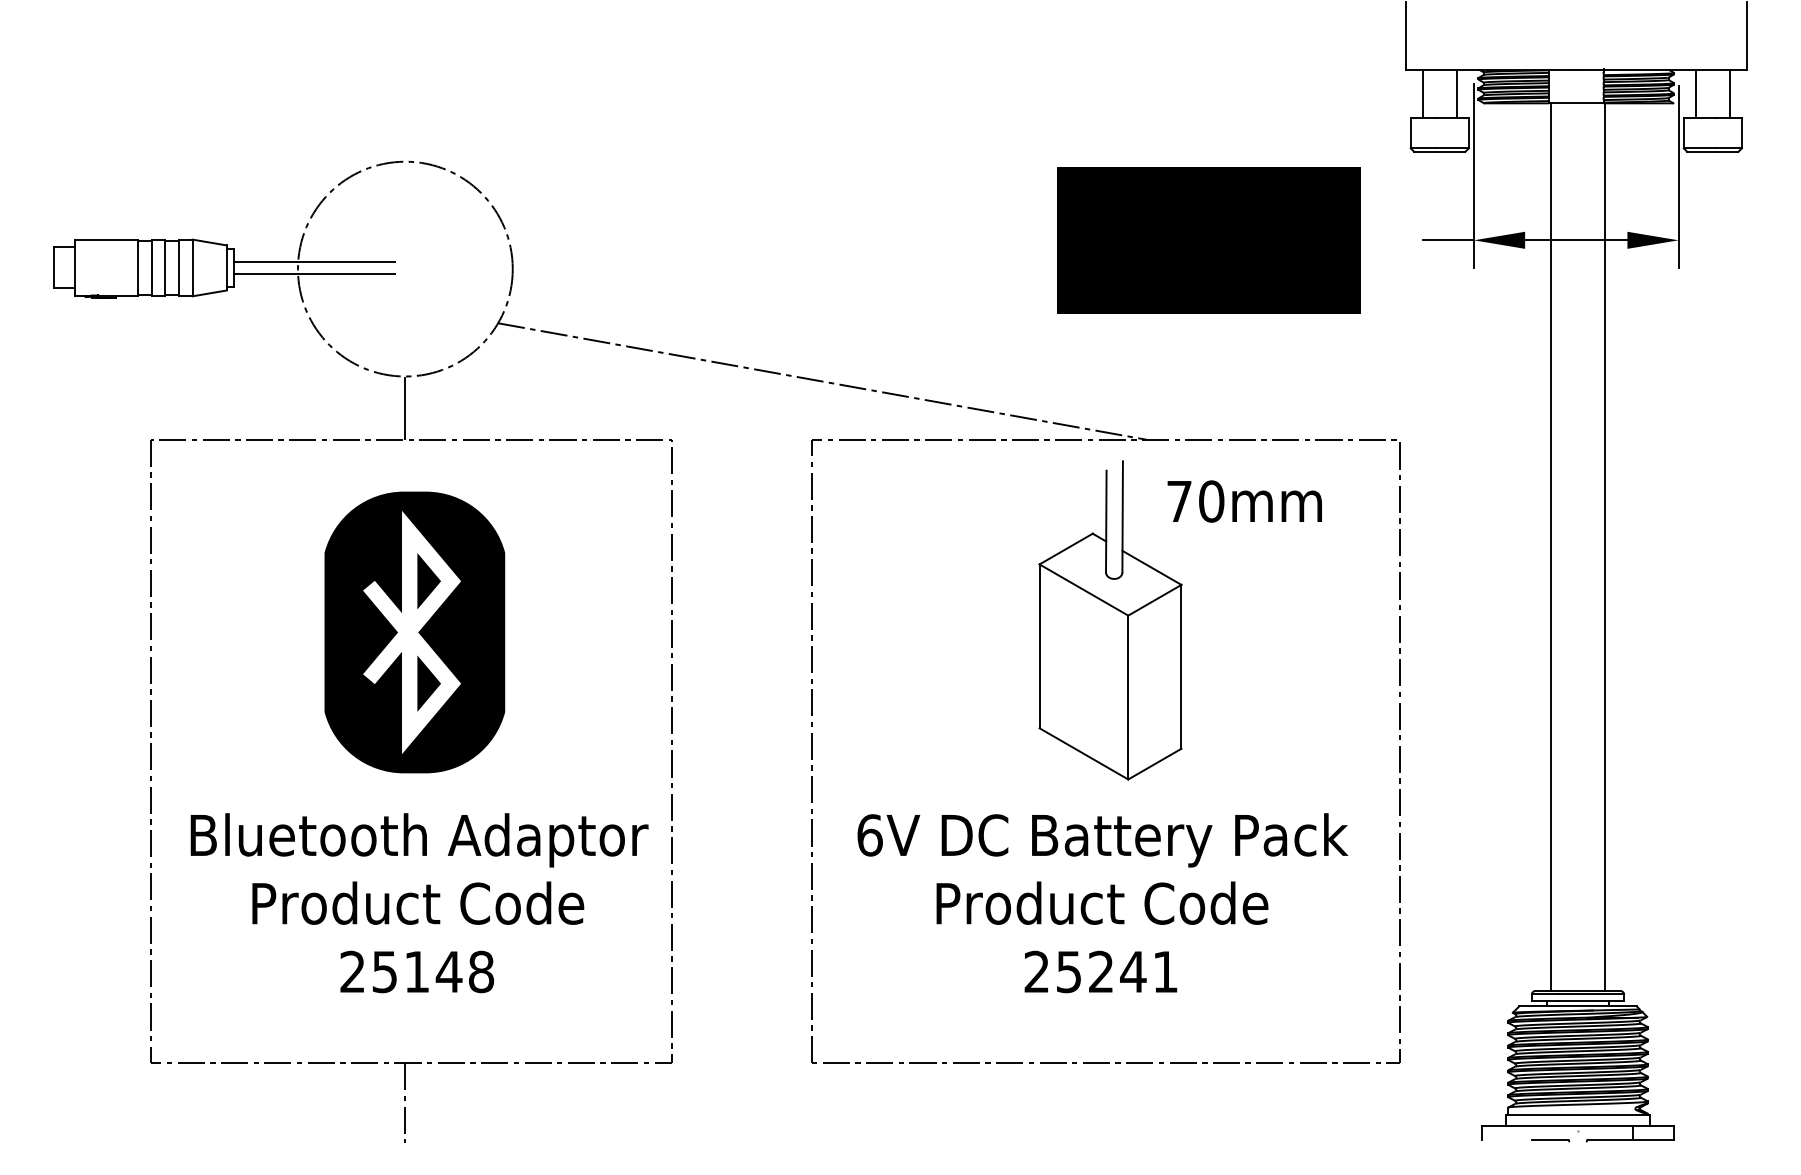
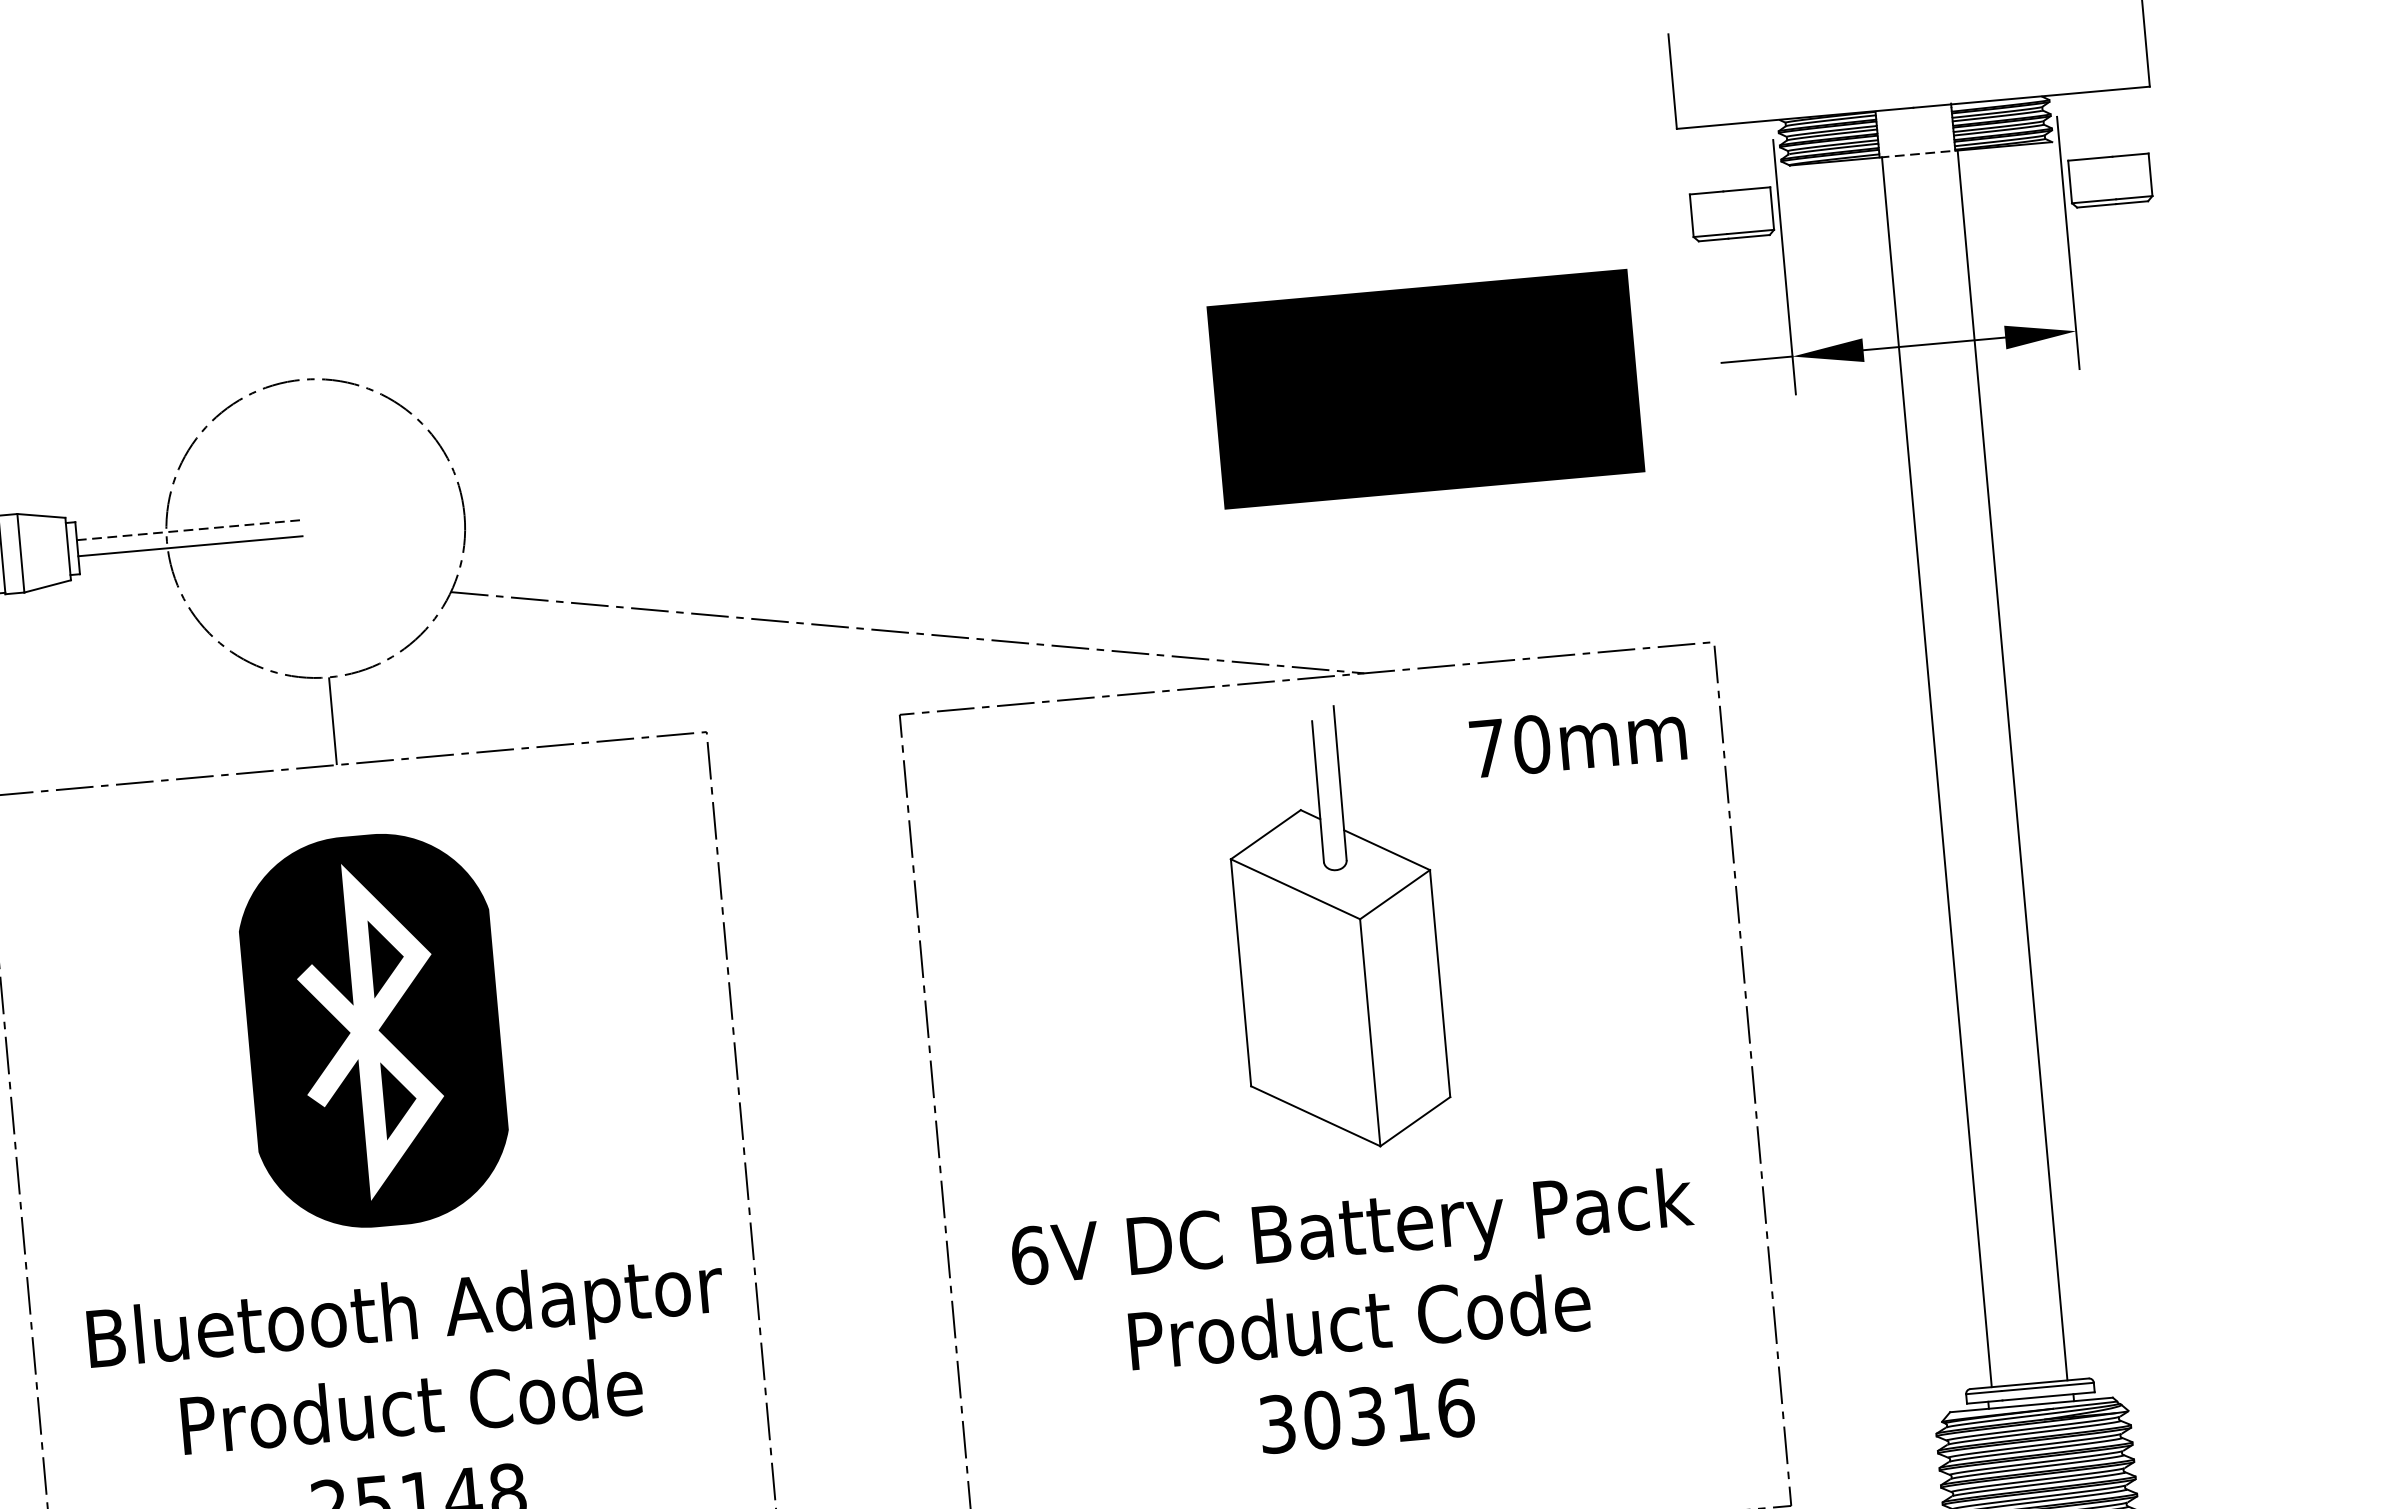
line: (1422, 93) -> (1703, 159), removed
line: (1456, 93) -> (1750, 155), removed
line: (1695, 93) -> (2081, 125), removed
line: (1729, 93) -> (2128, 121), removed
line: (1576, 103) -> (1917, 154), solid -> dashed
line: (314, 262) -> (189, 530), solid -> dashed
text: (1244, 501) -> (1577, 740), moved
text: (1101, 971) -> (1367, 1415), 25241 -> 30316

